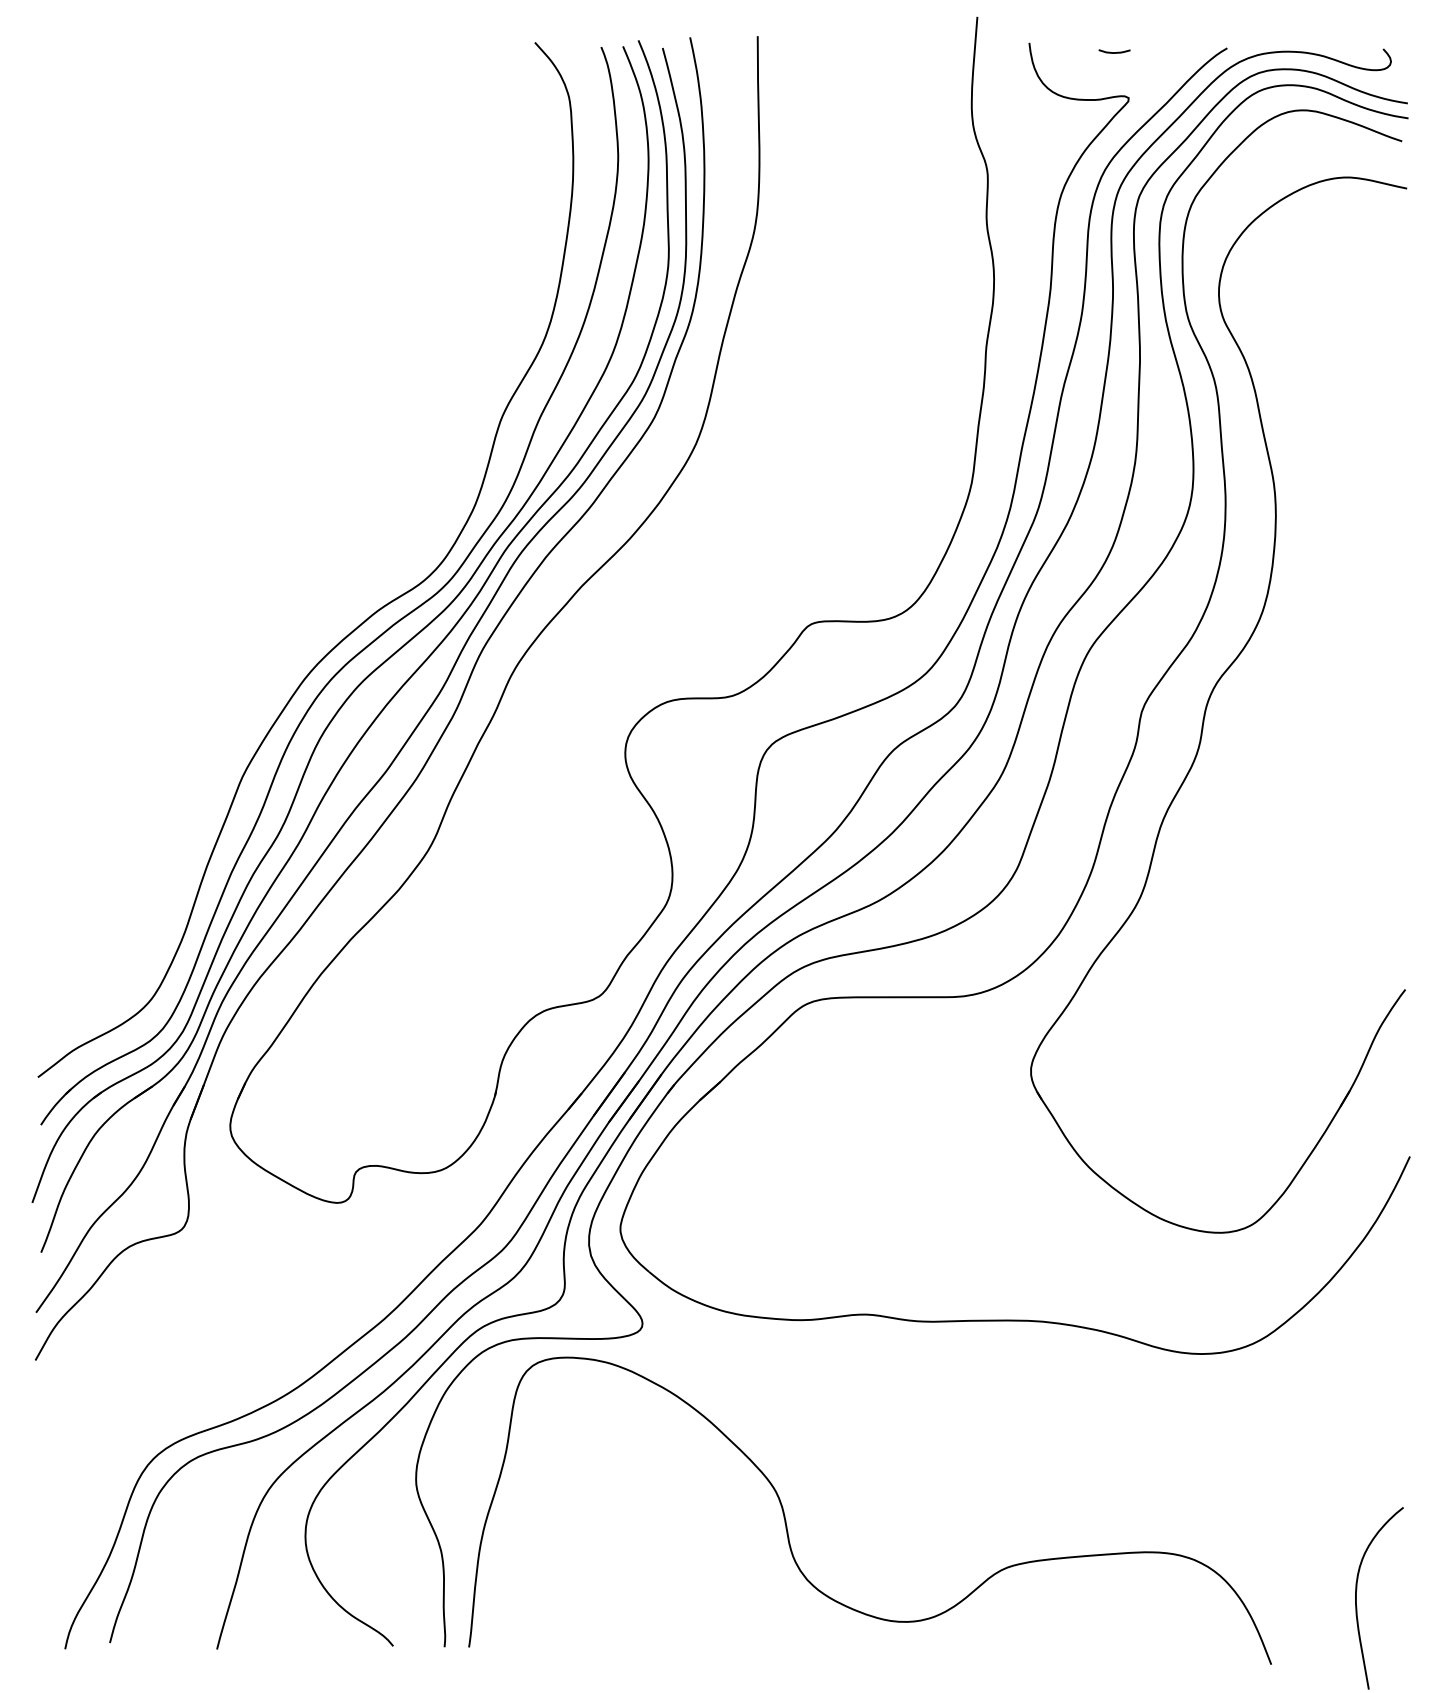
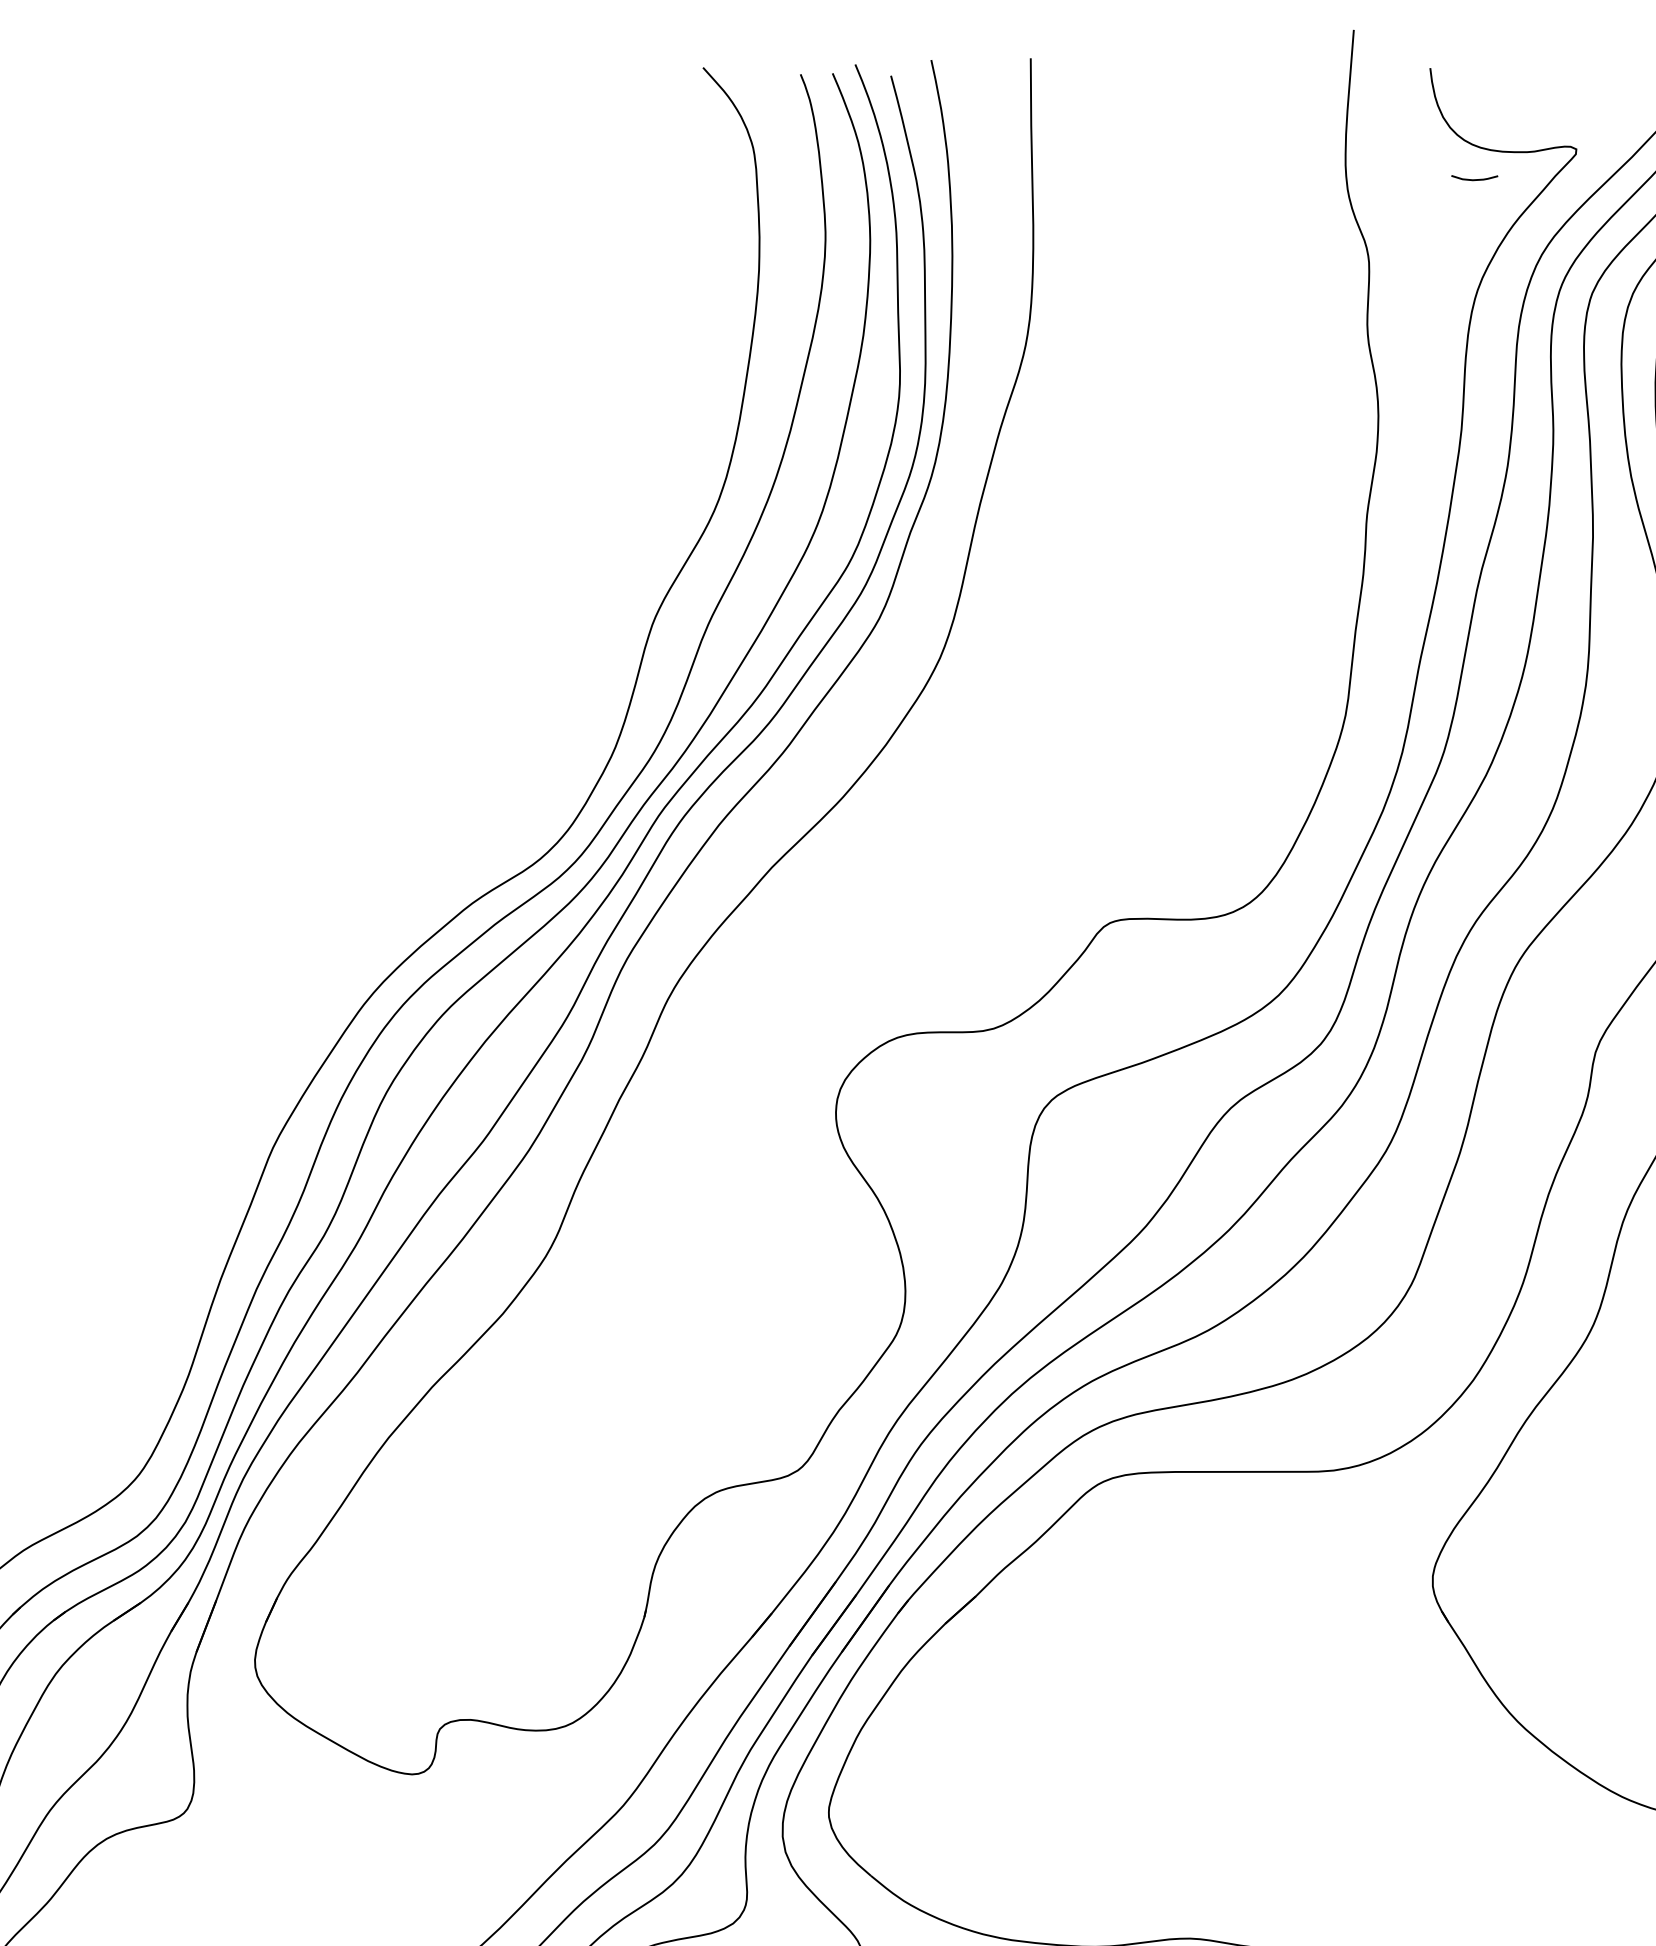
curve: (1114, 52) -> (1474, 179), moved

